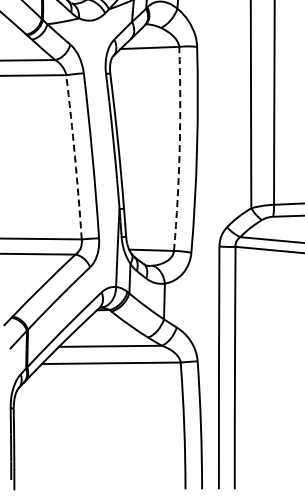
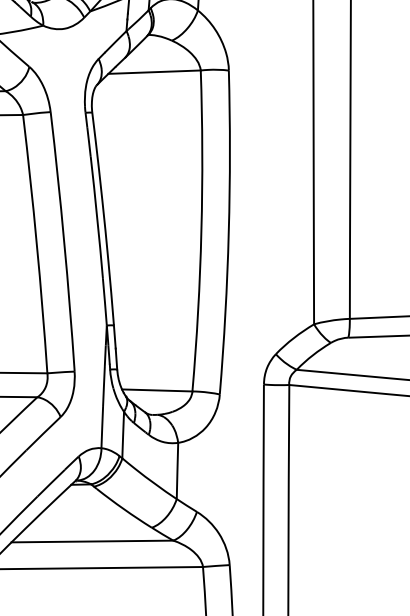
arc: (179, 148) -> (201, 230), dashed -> solid
arc: (75, 157) -> (37, 244), dashed -> solid

